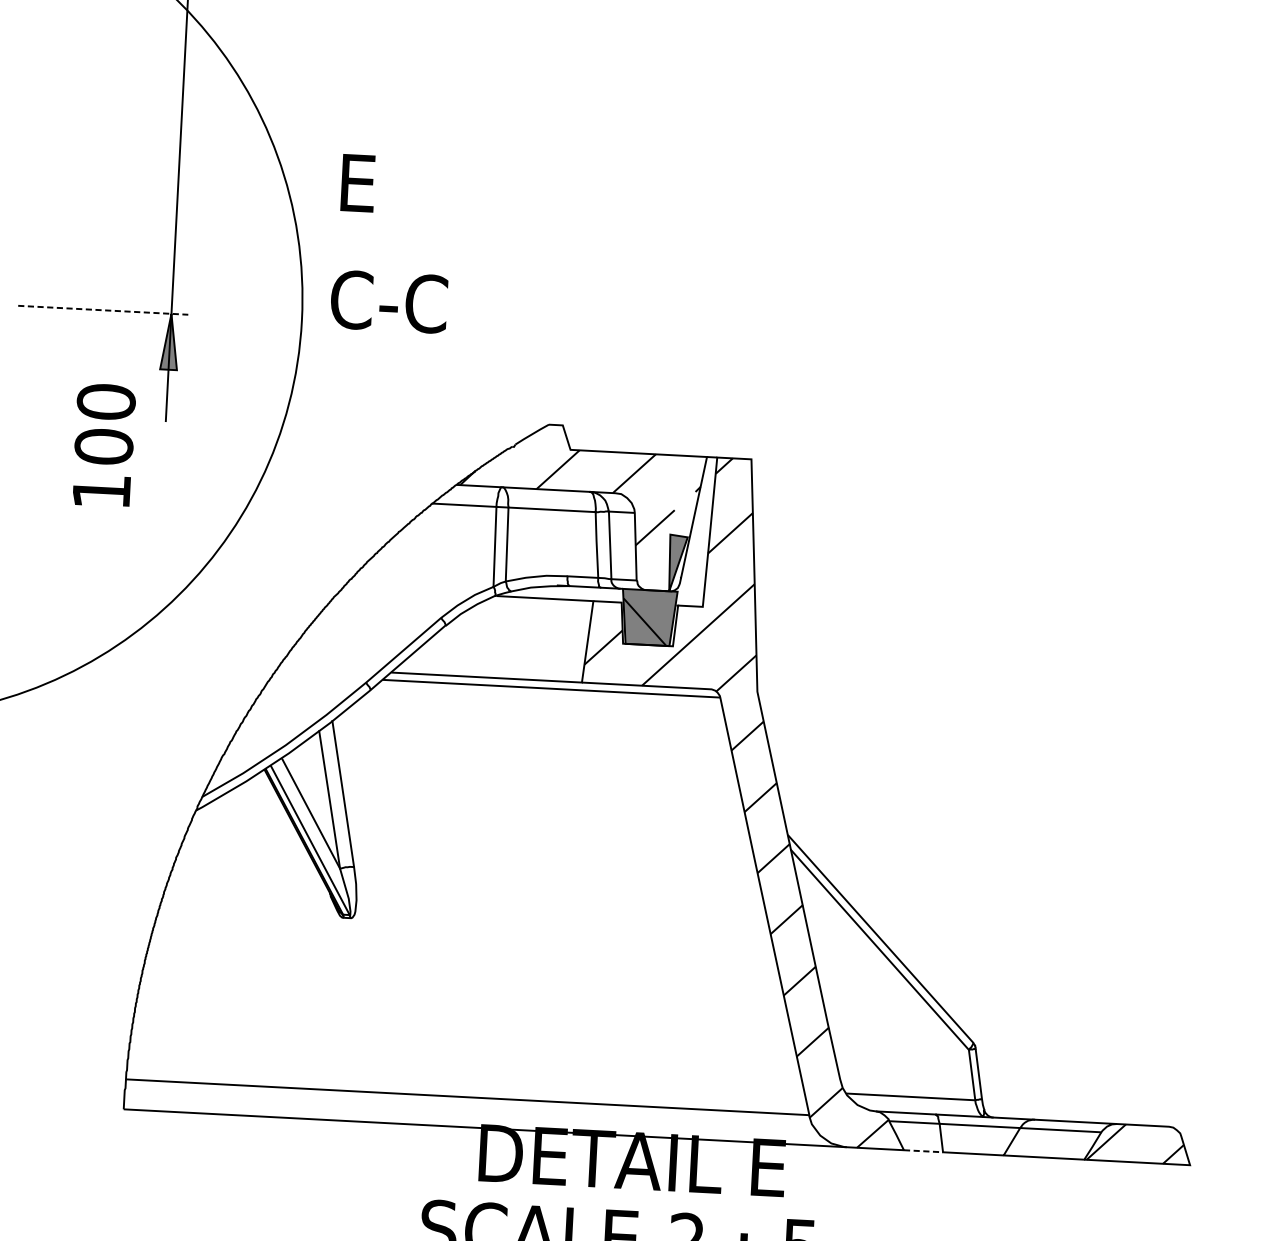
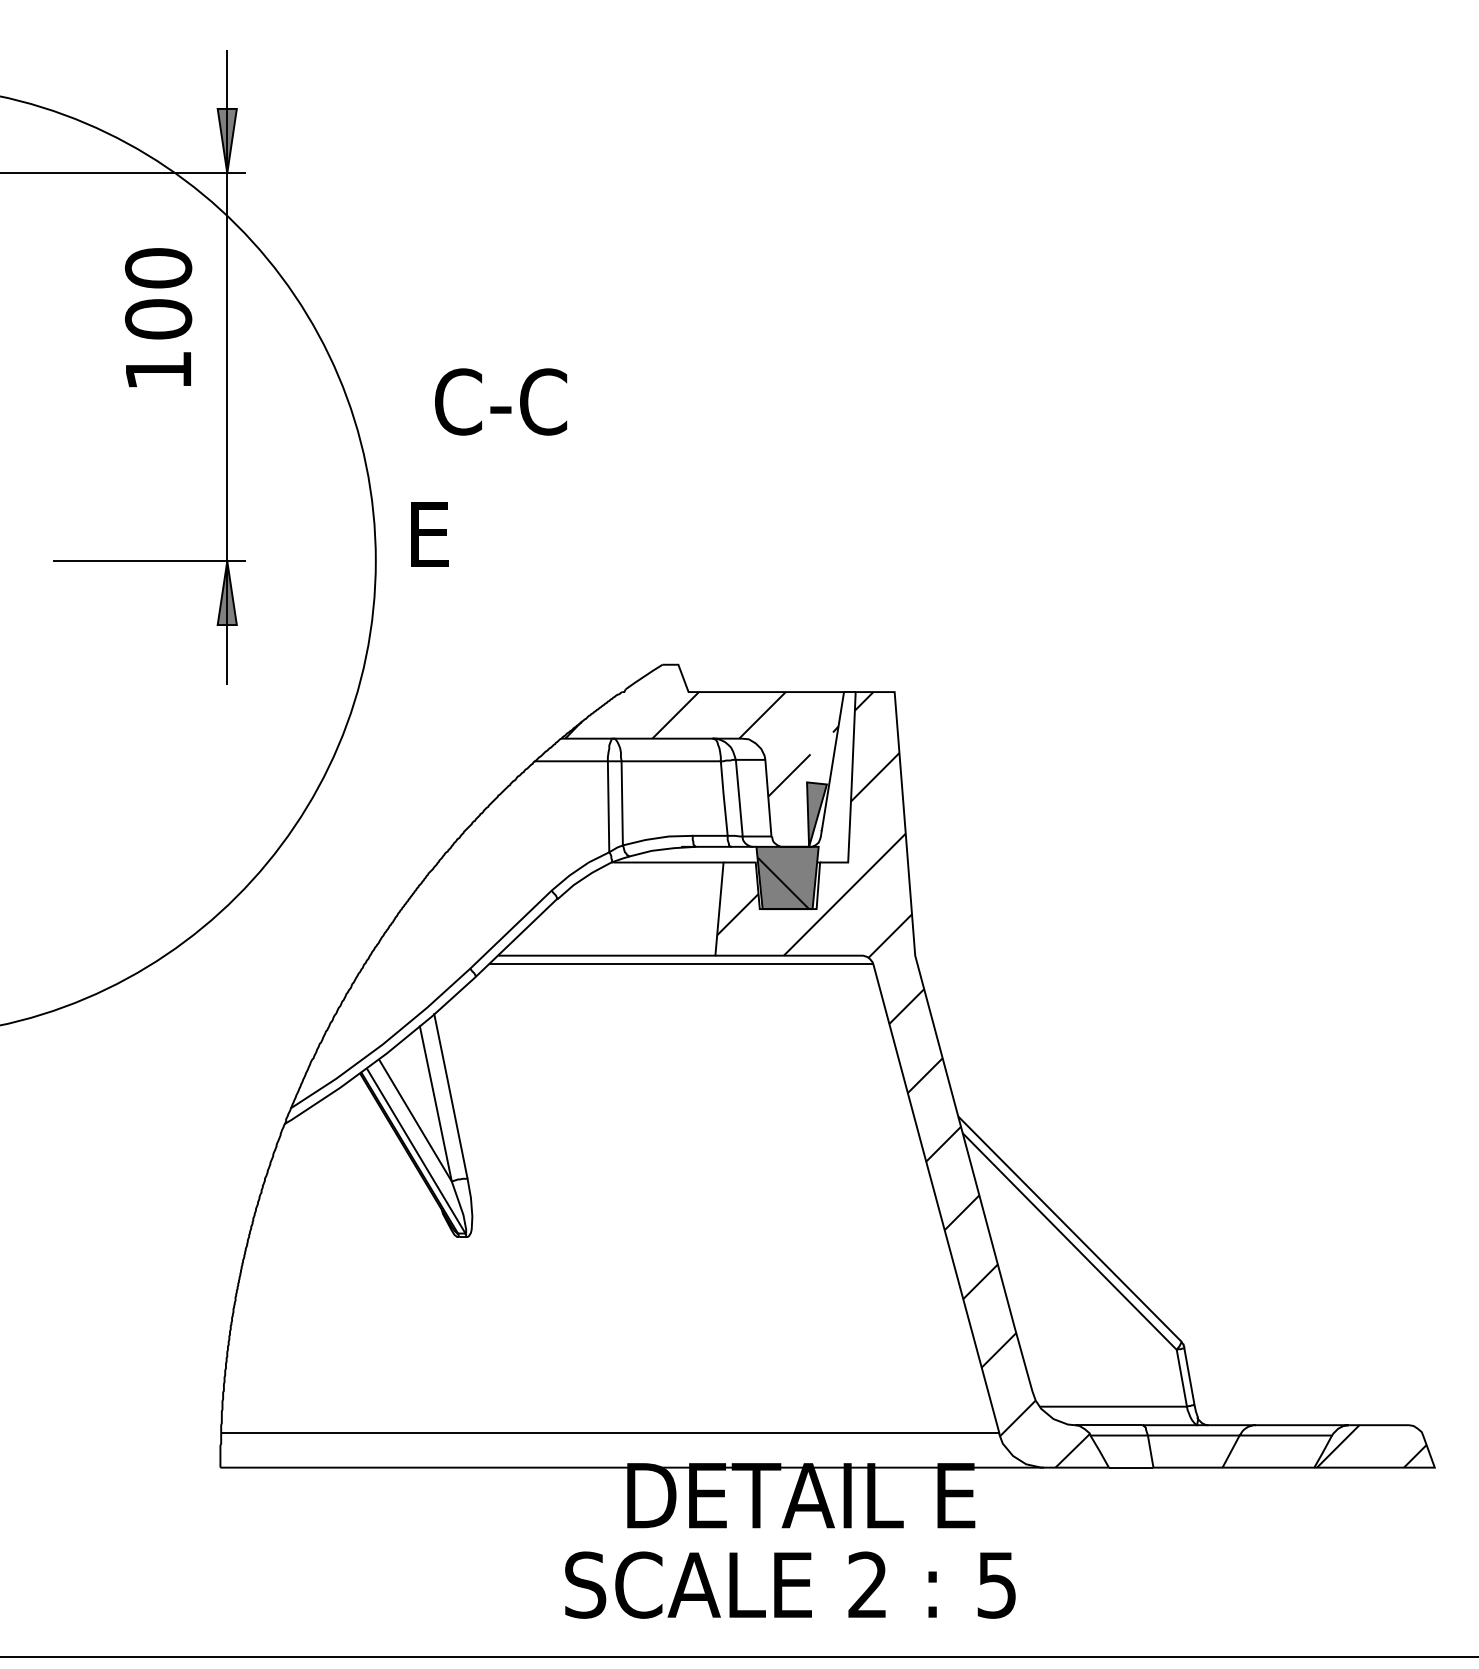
text: (409, 185) -> (490, 401), E -> C-C
text: (388, 301) -> (473, 534), C-C -> E
line: (103, 310) -> (149, 561), dashed -> solid
text: (104, 445) -> (158, 317), moved
line: (923, 1151) -> (1131, 1467), dashed -> solid

